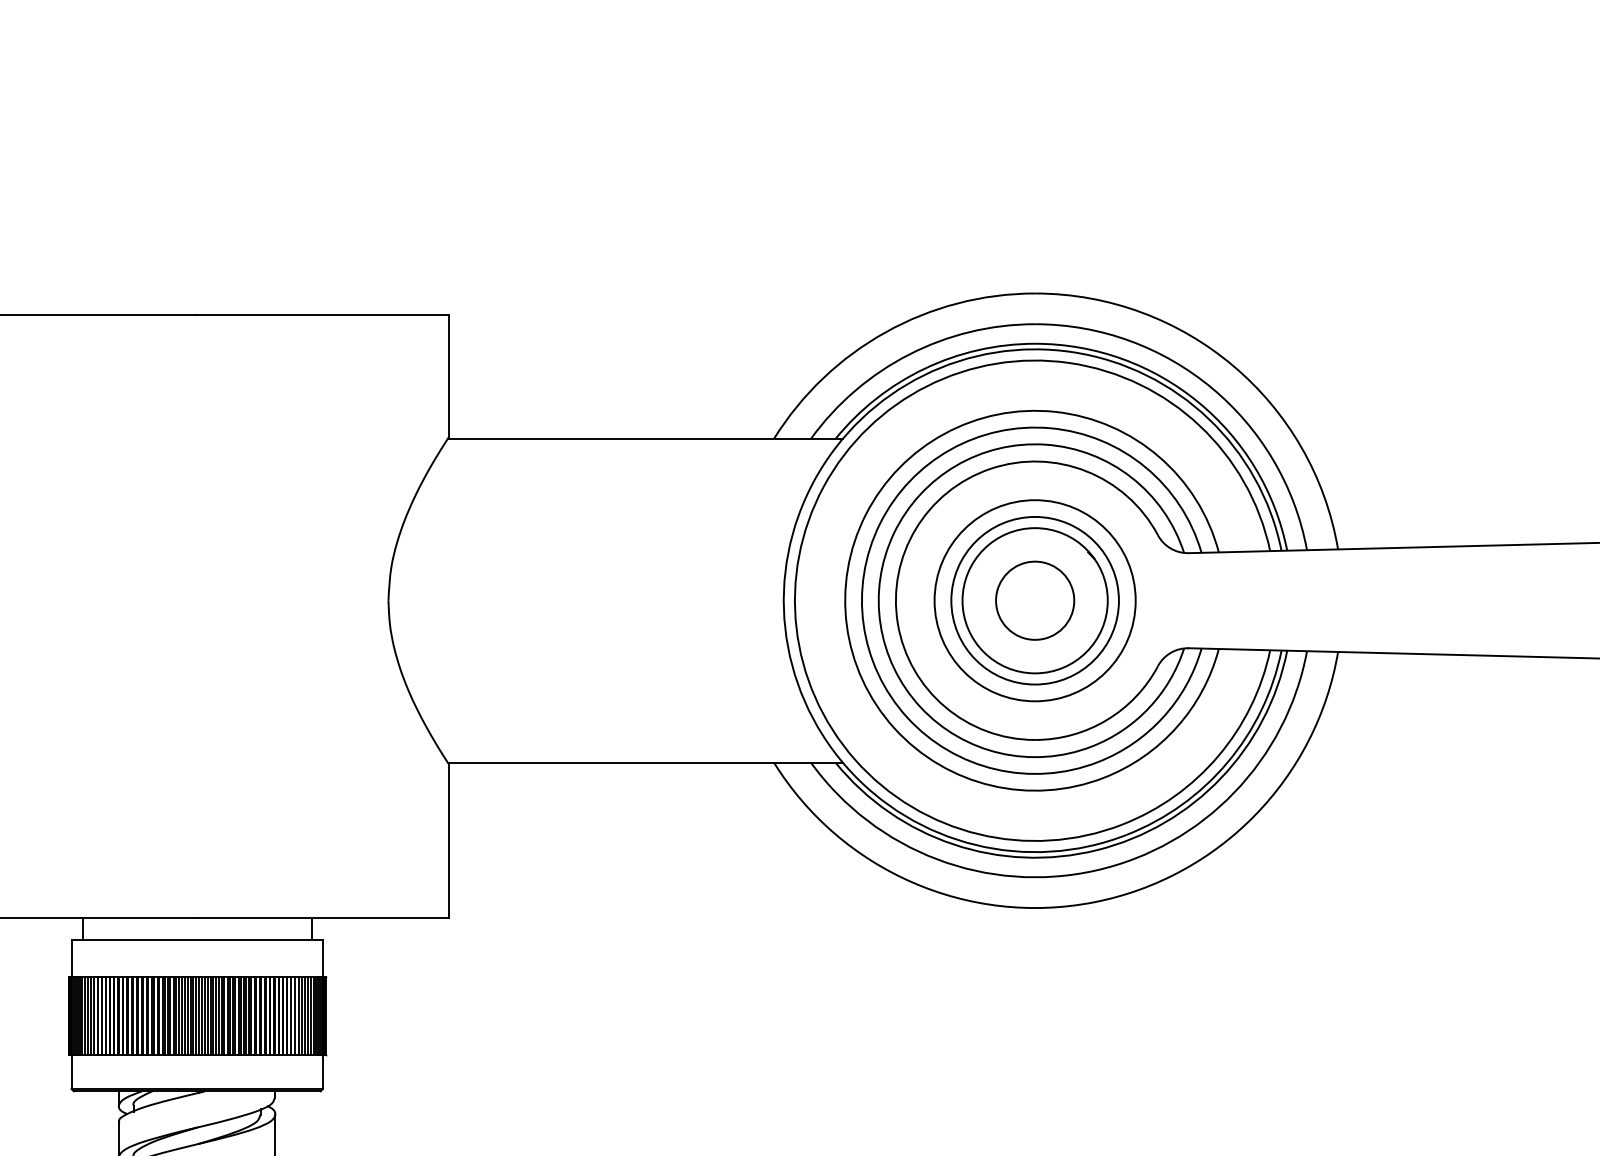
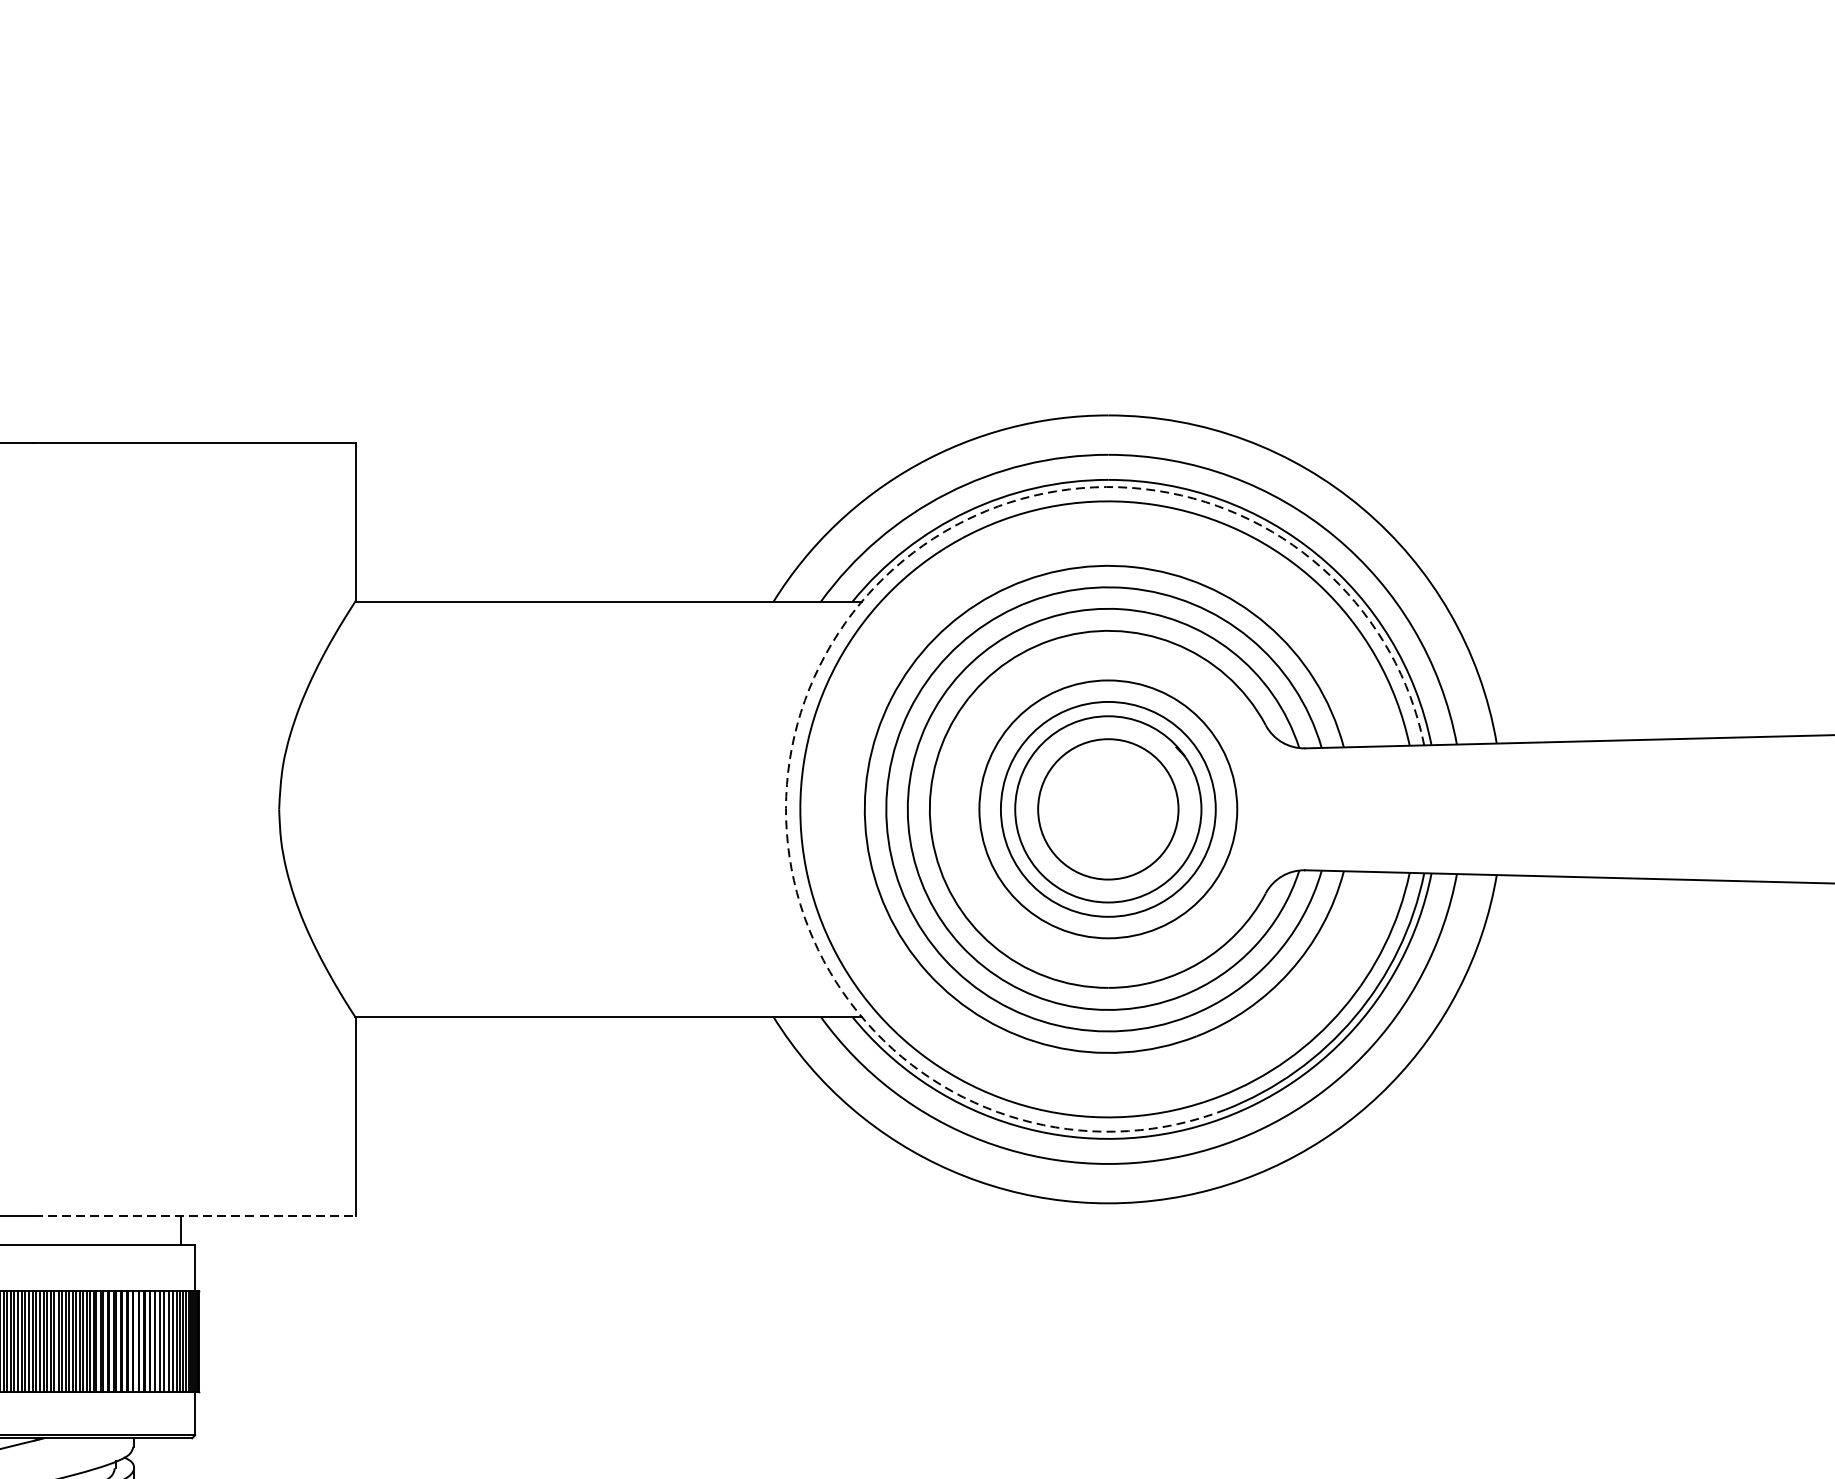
arc: (814, 480) -> (825, 655), solid -> dashed
circle: (1035, 600) -> (1108, 809), size x1.4
line: (322, 918) -> (194, 1216), solid -> dashed

